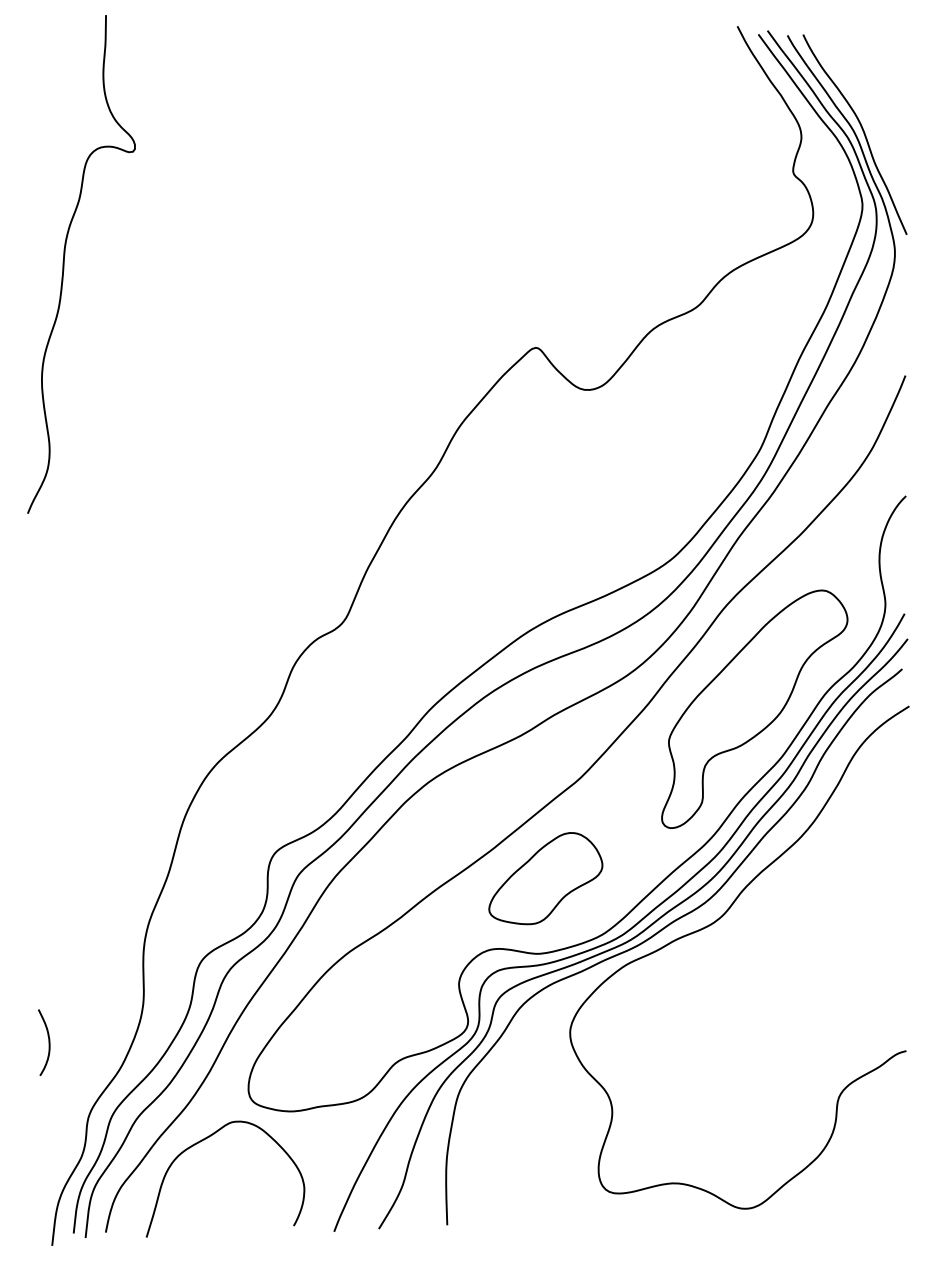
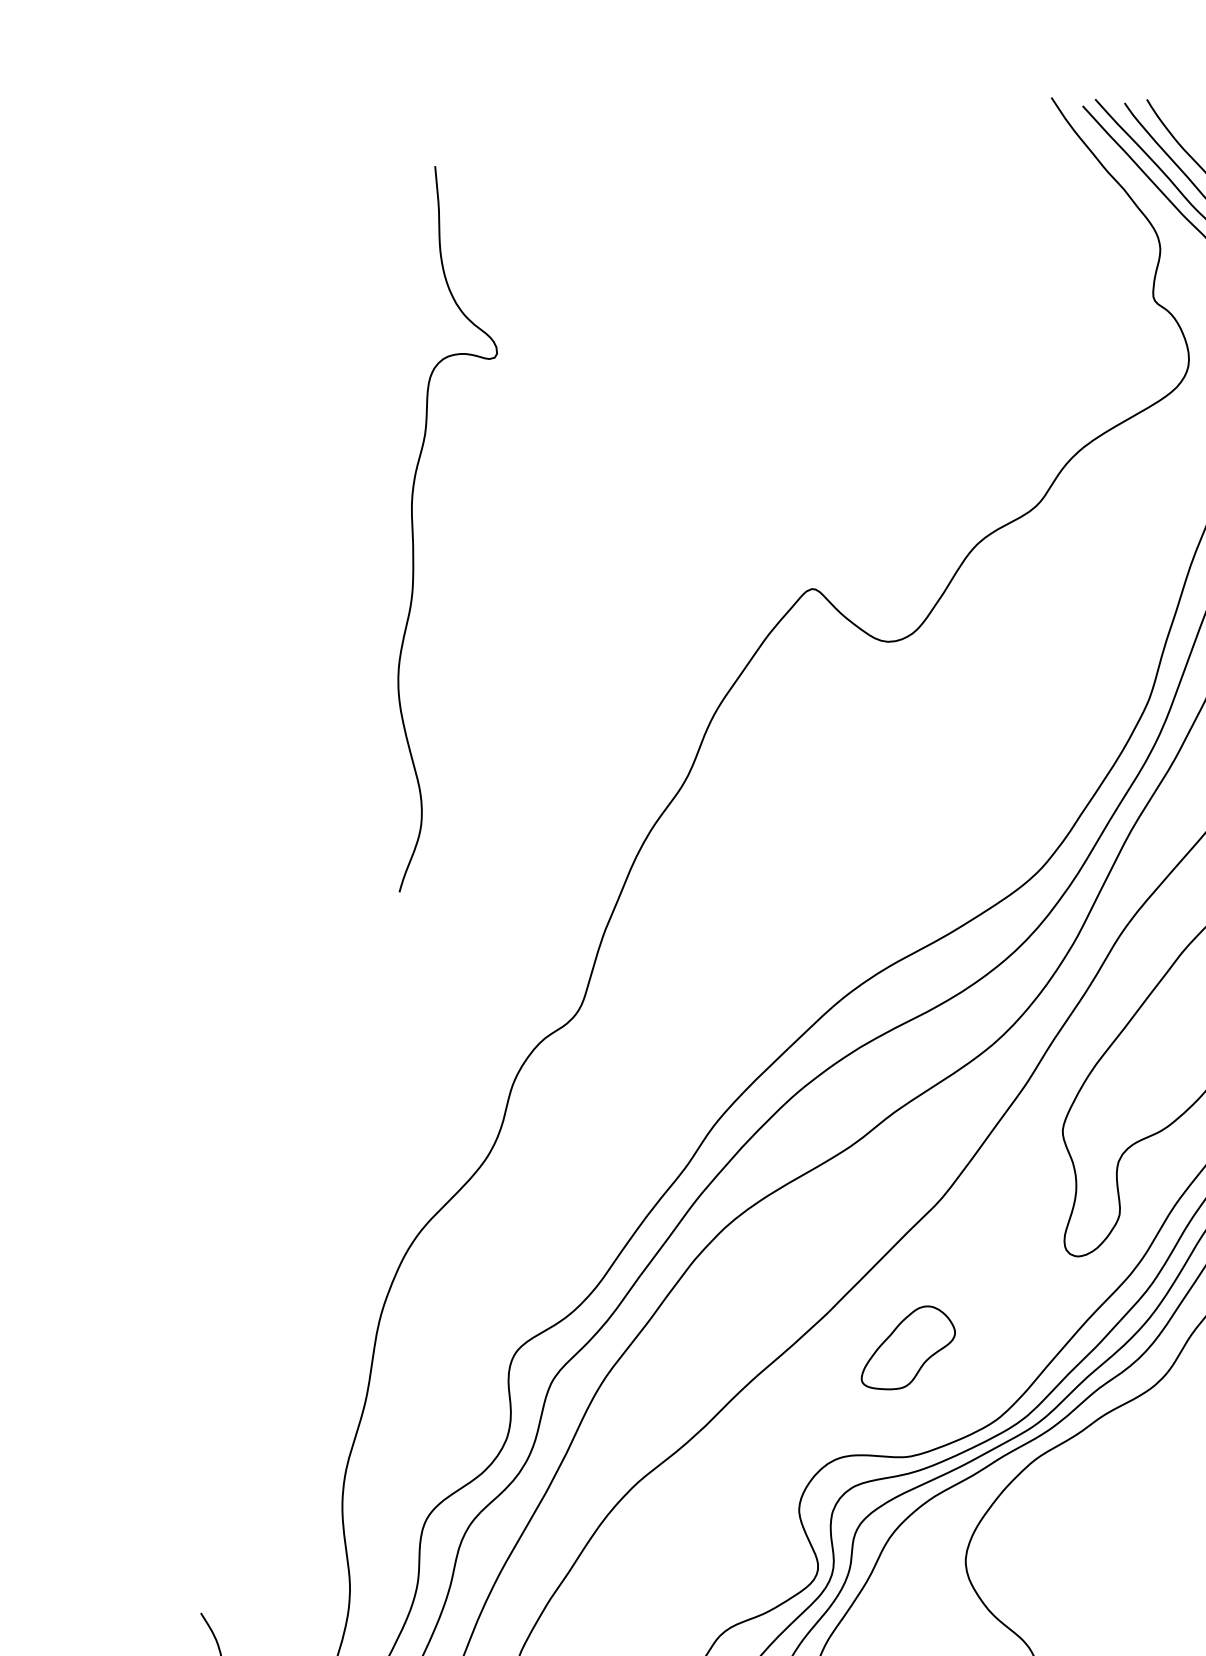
curve: (64, 264) -> (413, 529), moved
part: (545, 878) -> (906, 1347), size x0.6

